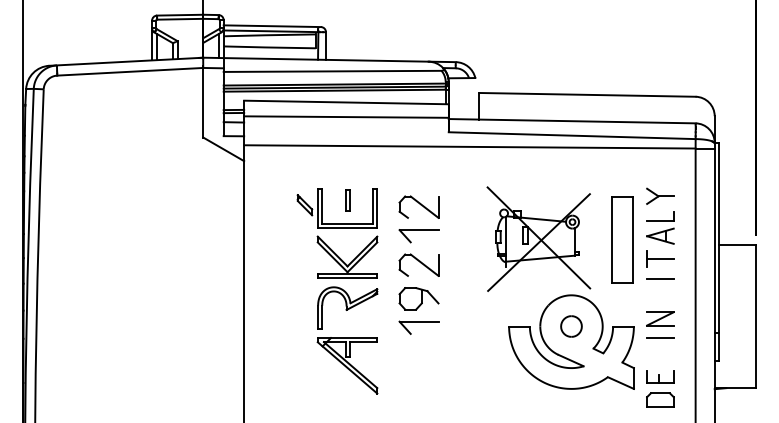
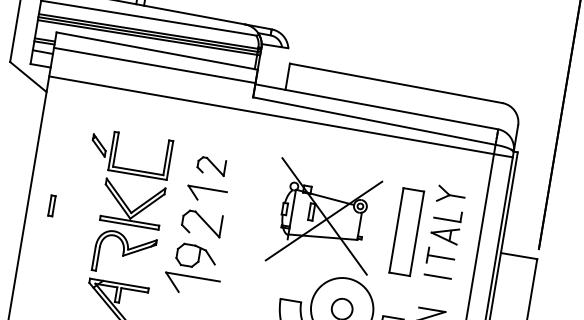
part: (347, 200) -> (51, 205), moved
part: (418, 206) -> (211, 165), size x0.7
part: (418, 327) -> (191, 284), size x1.4

